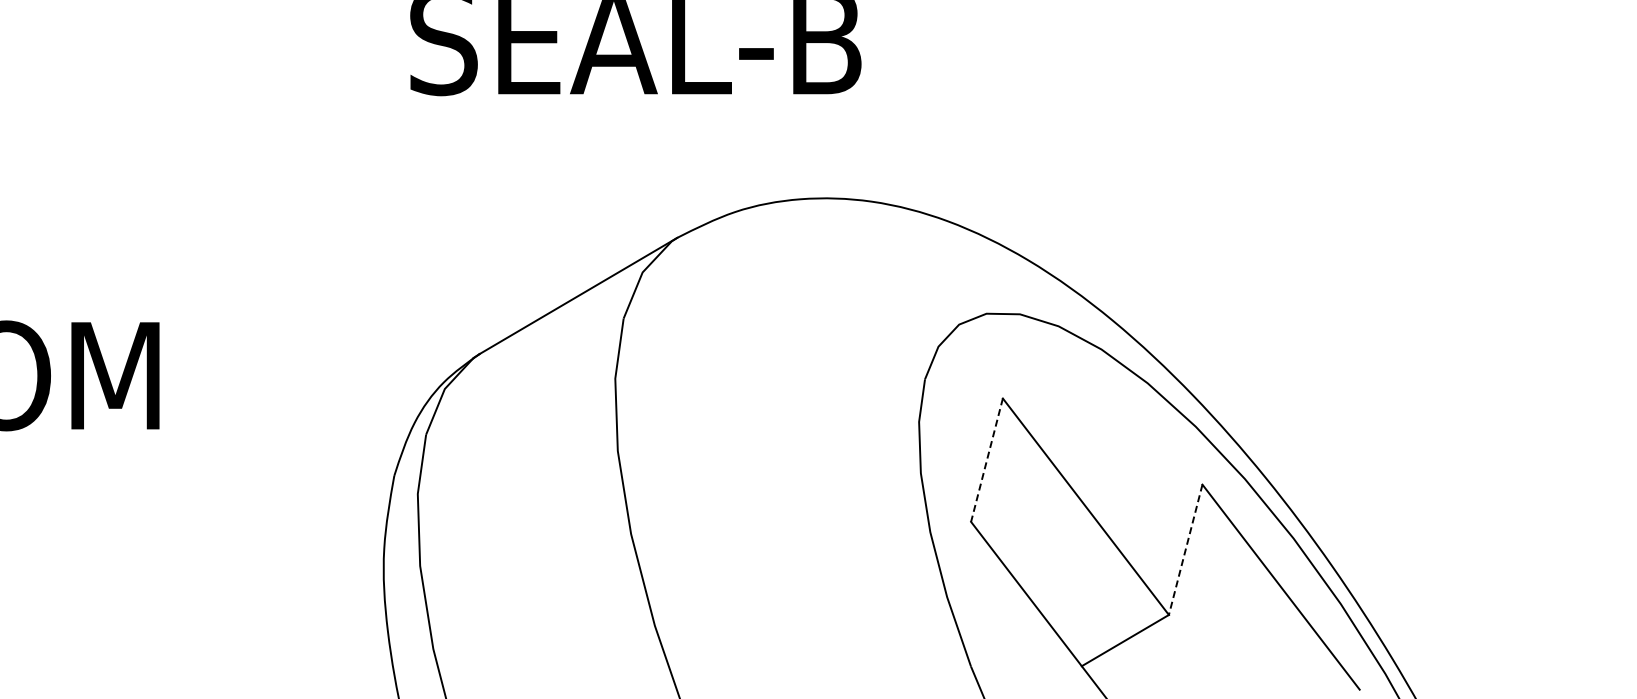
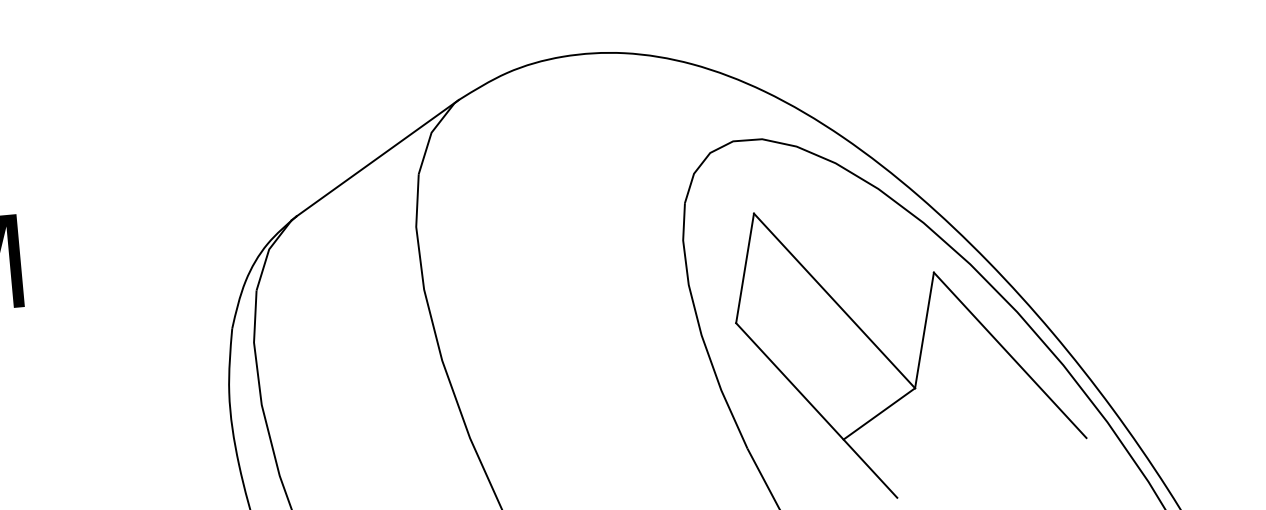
line: (986, 460) -> (744, 268), dashed -> solid
line: (1185, 550) -> (924, 331), dashed -> solid

